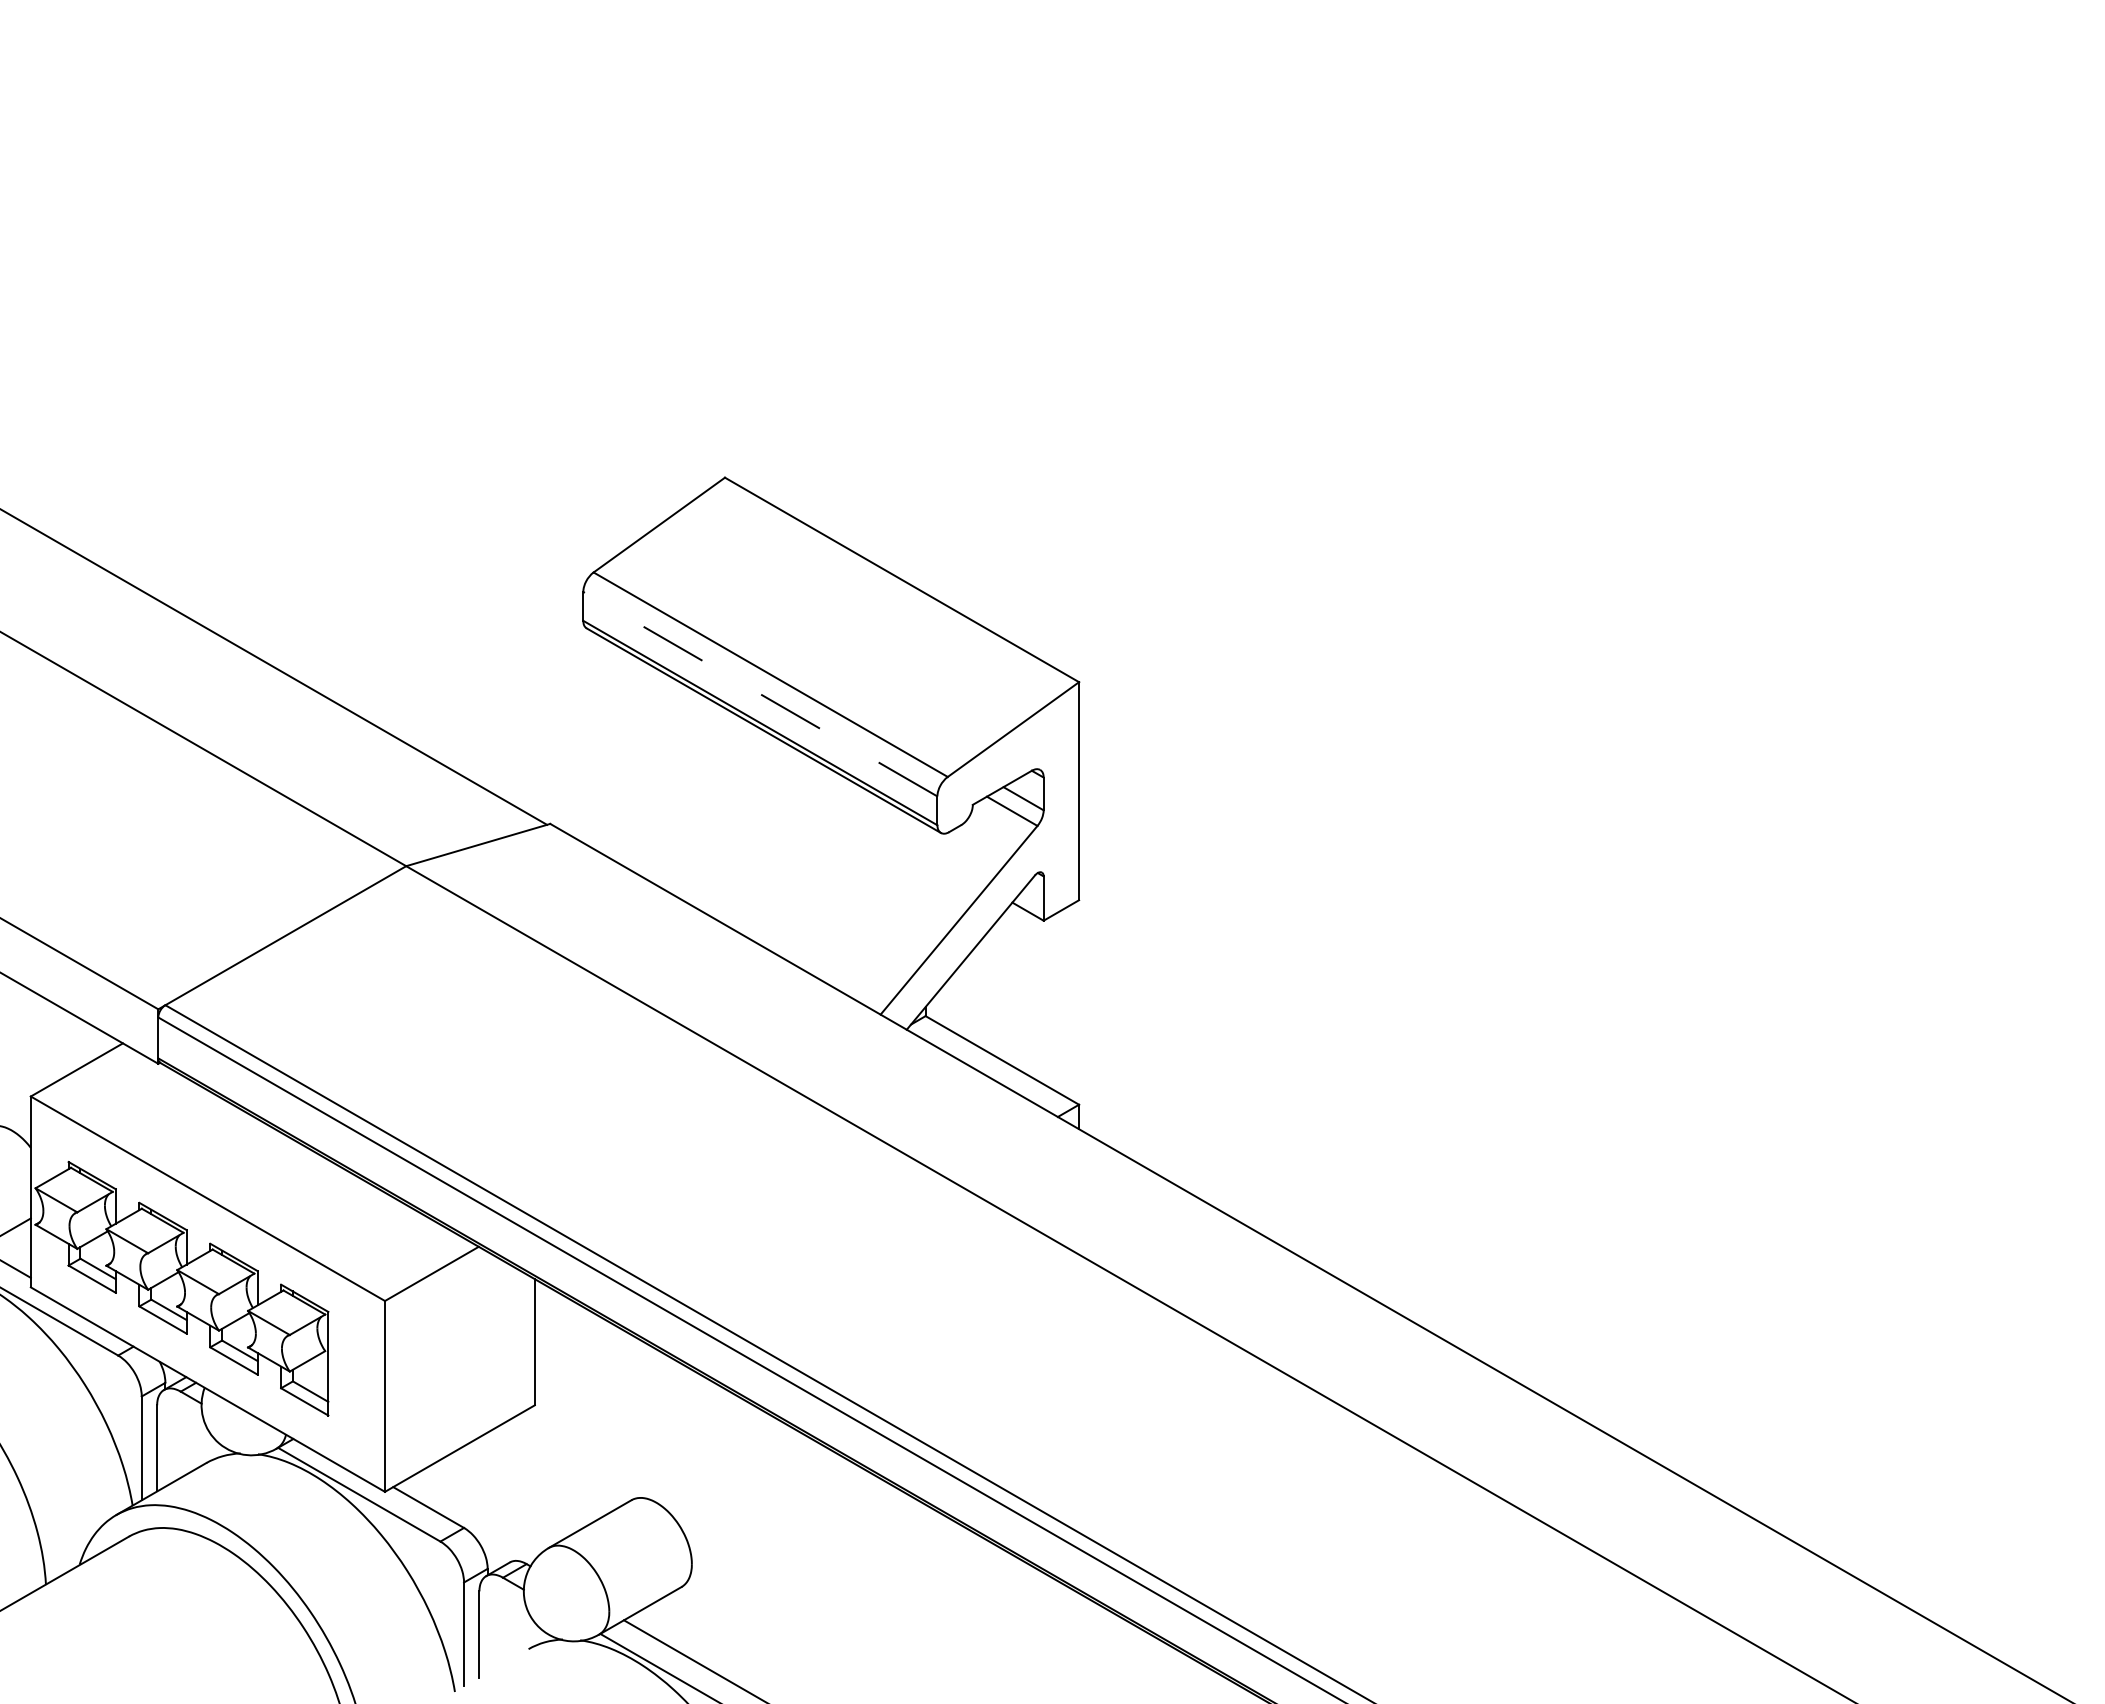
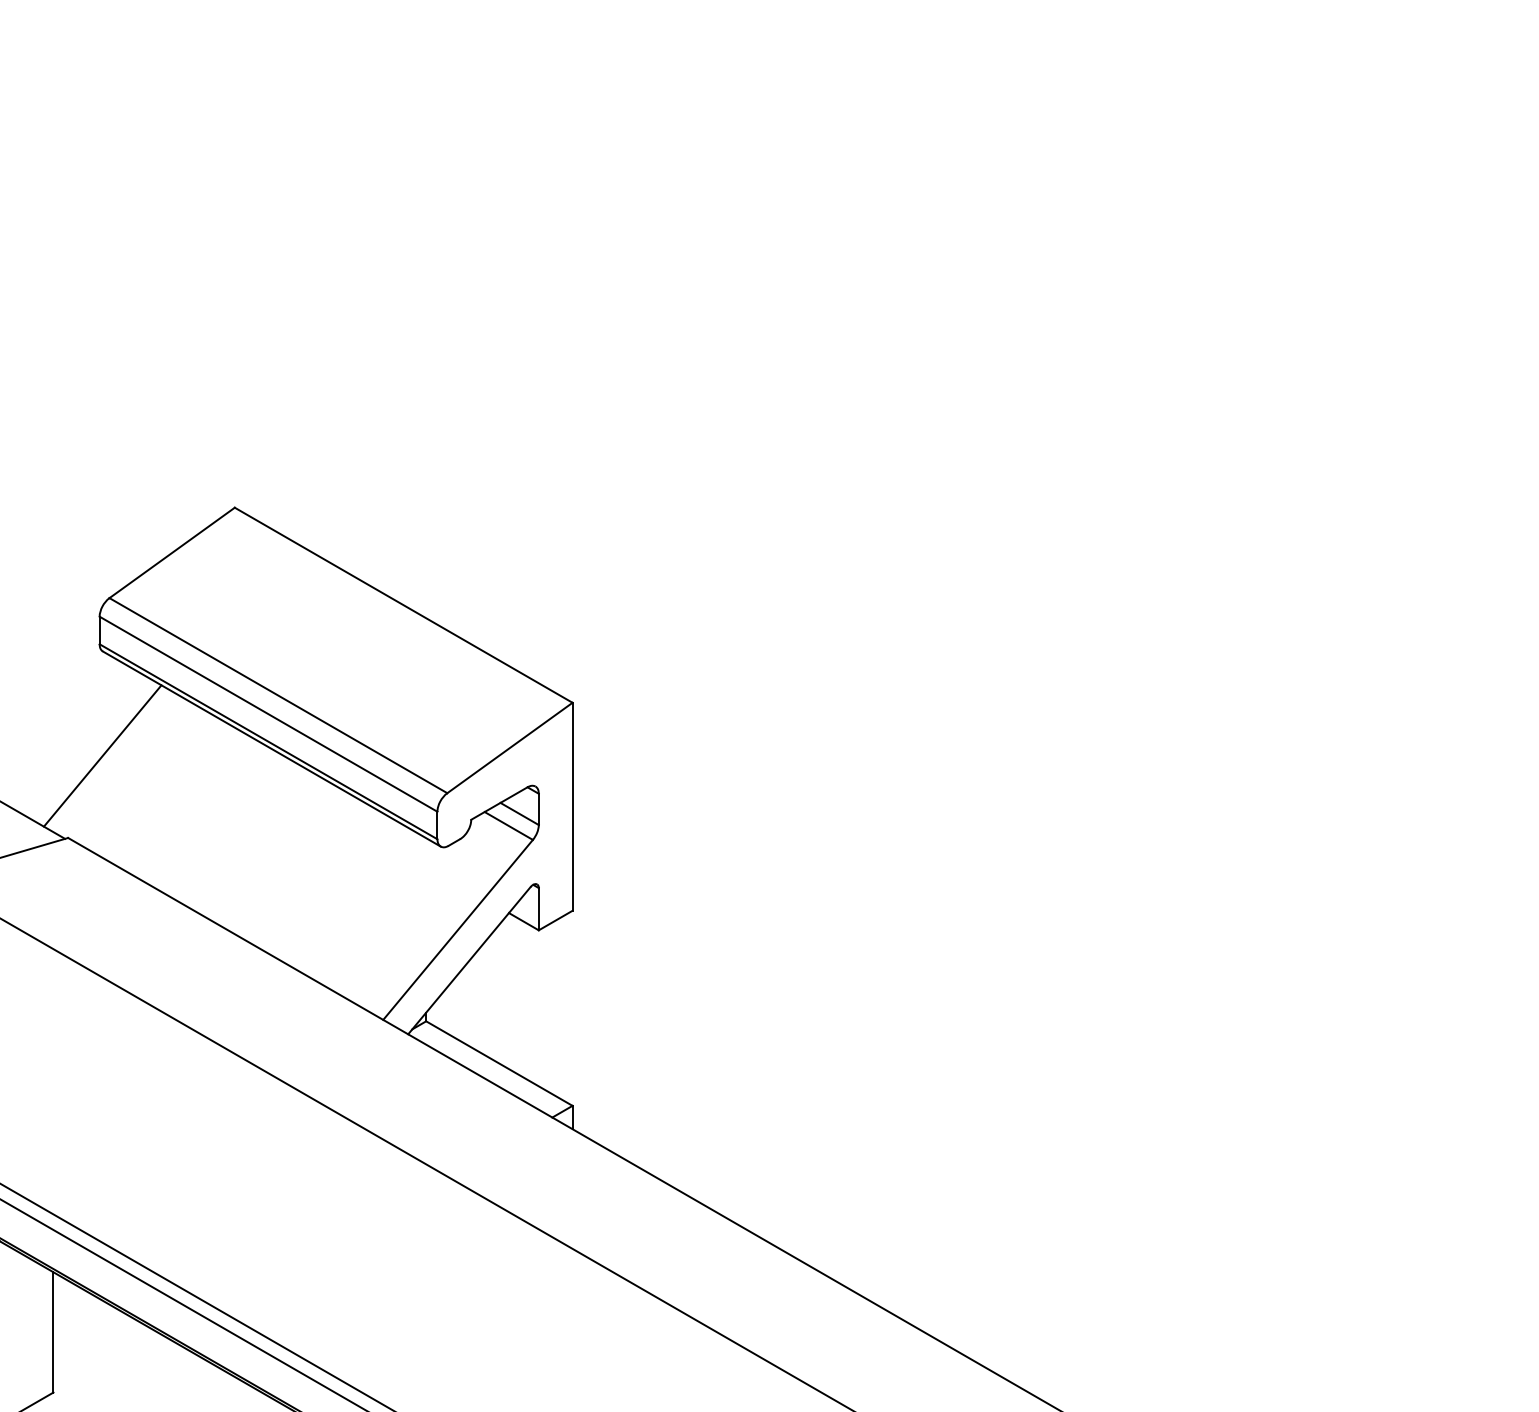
line: (759, 693) -> (267, 713), dashed -> solid
line: (586, 737) -> (102, 755), added

